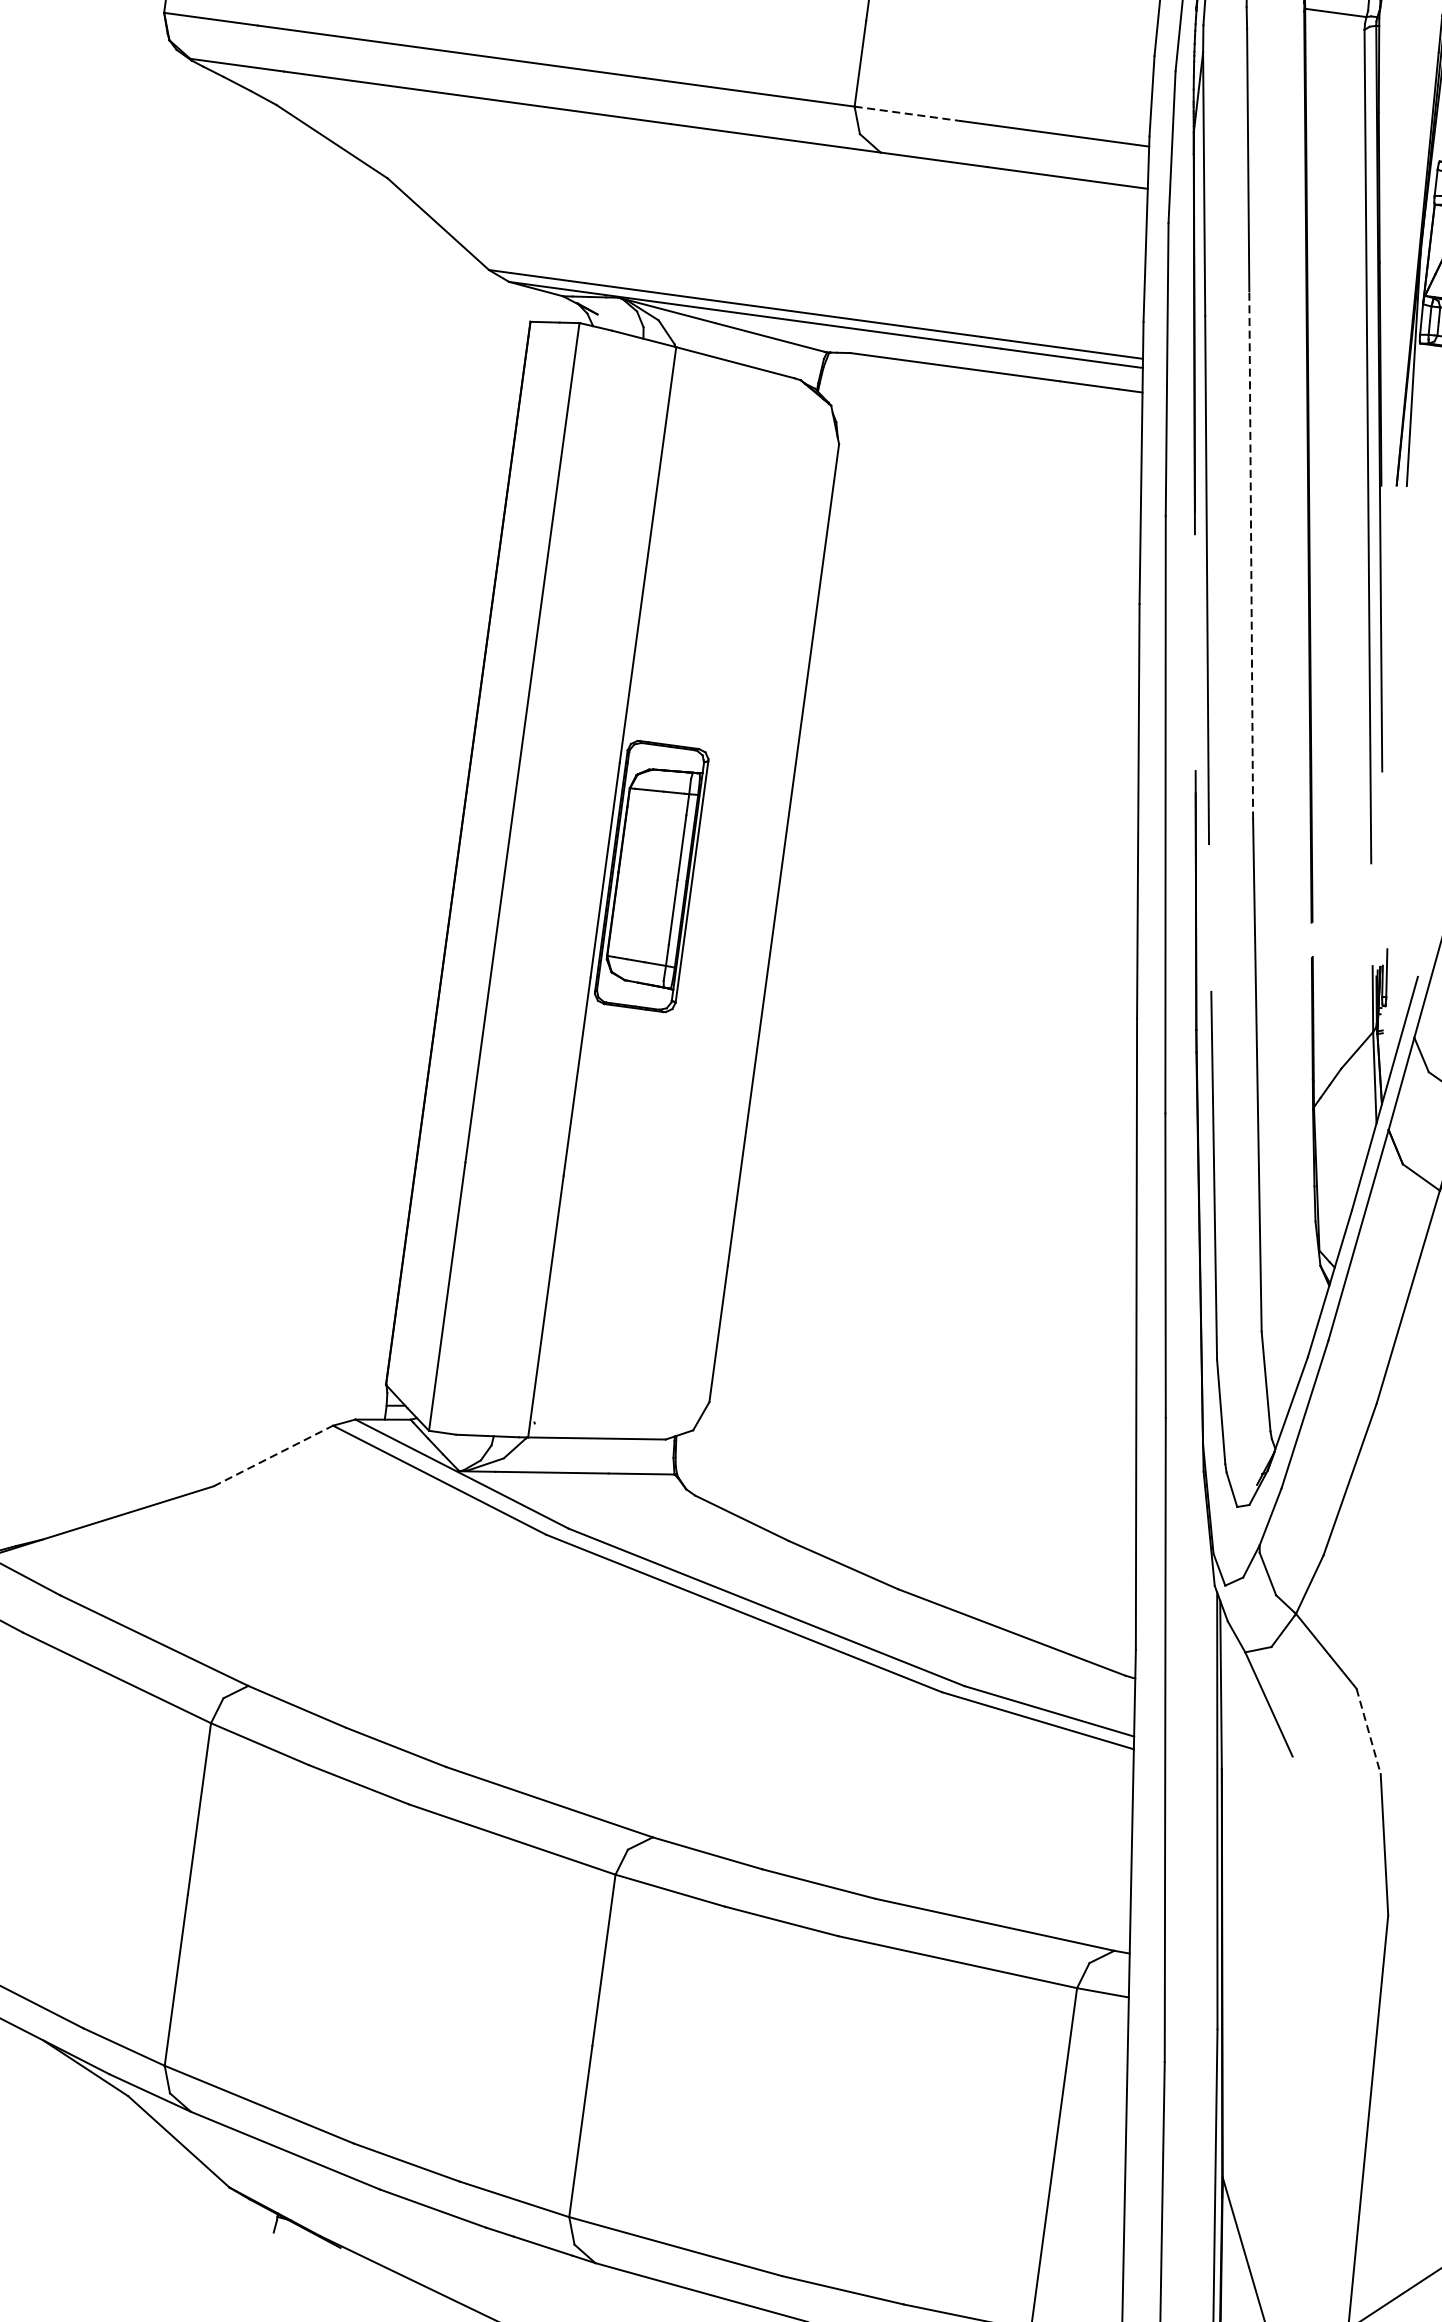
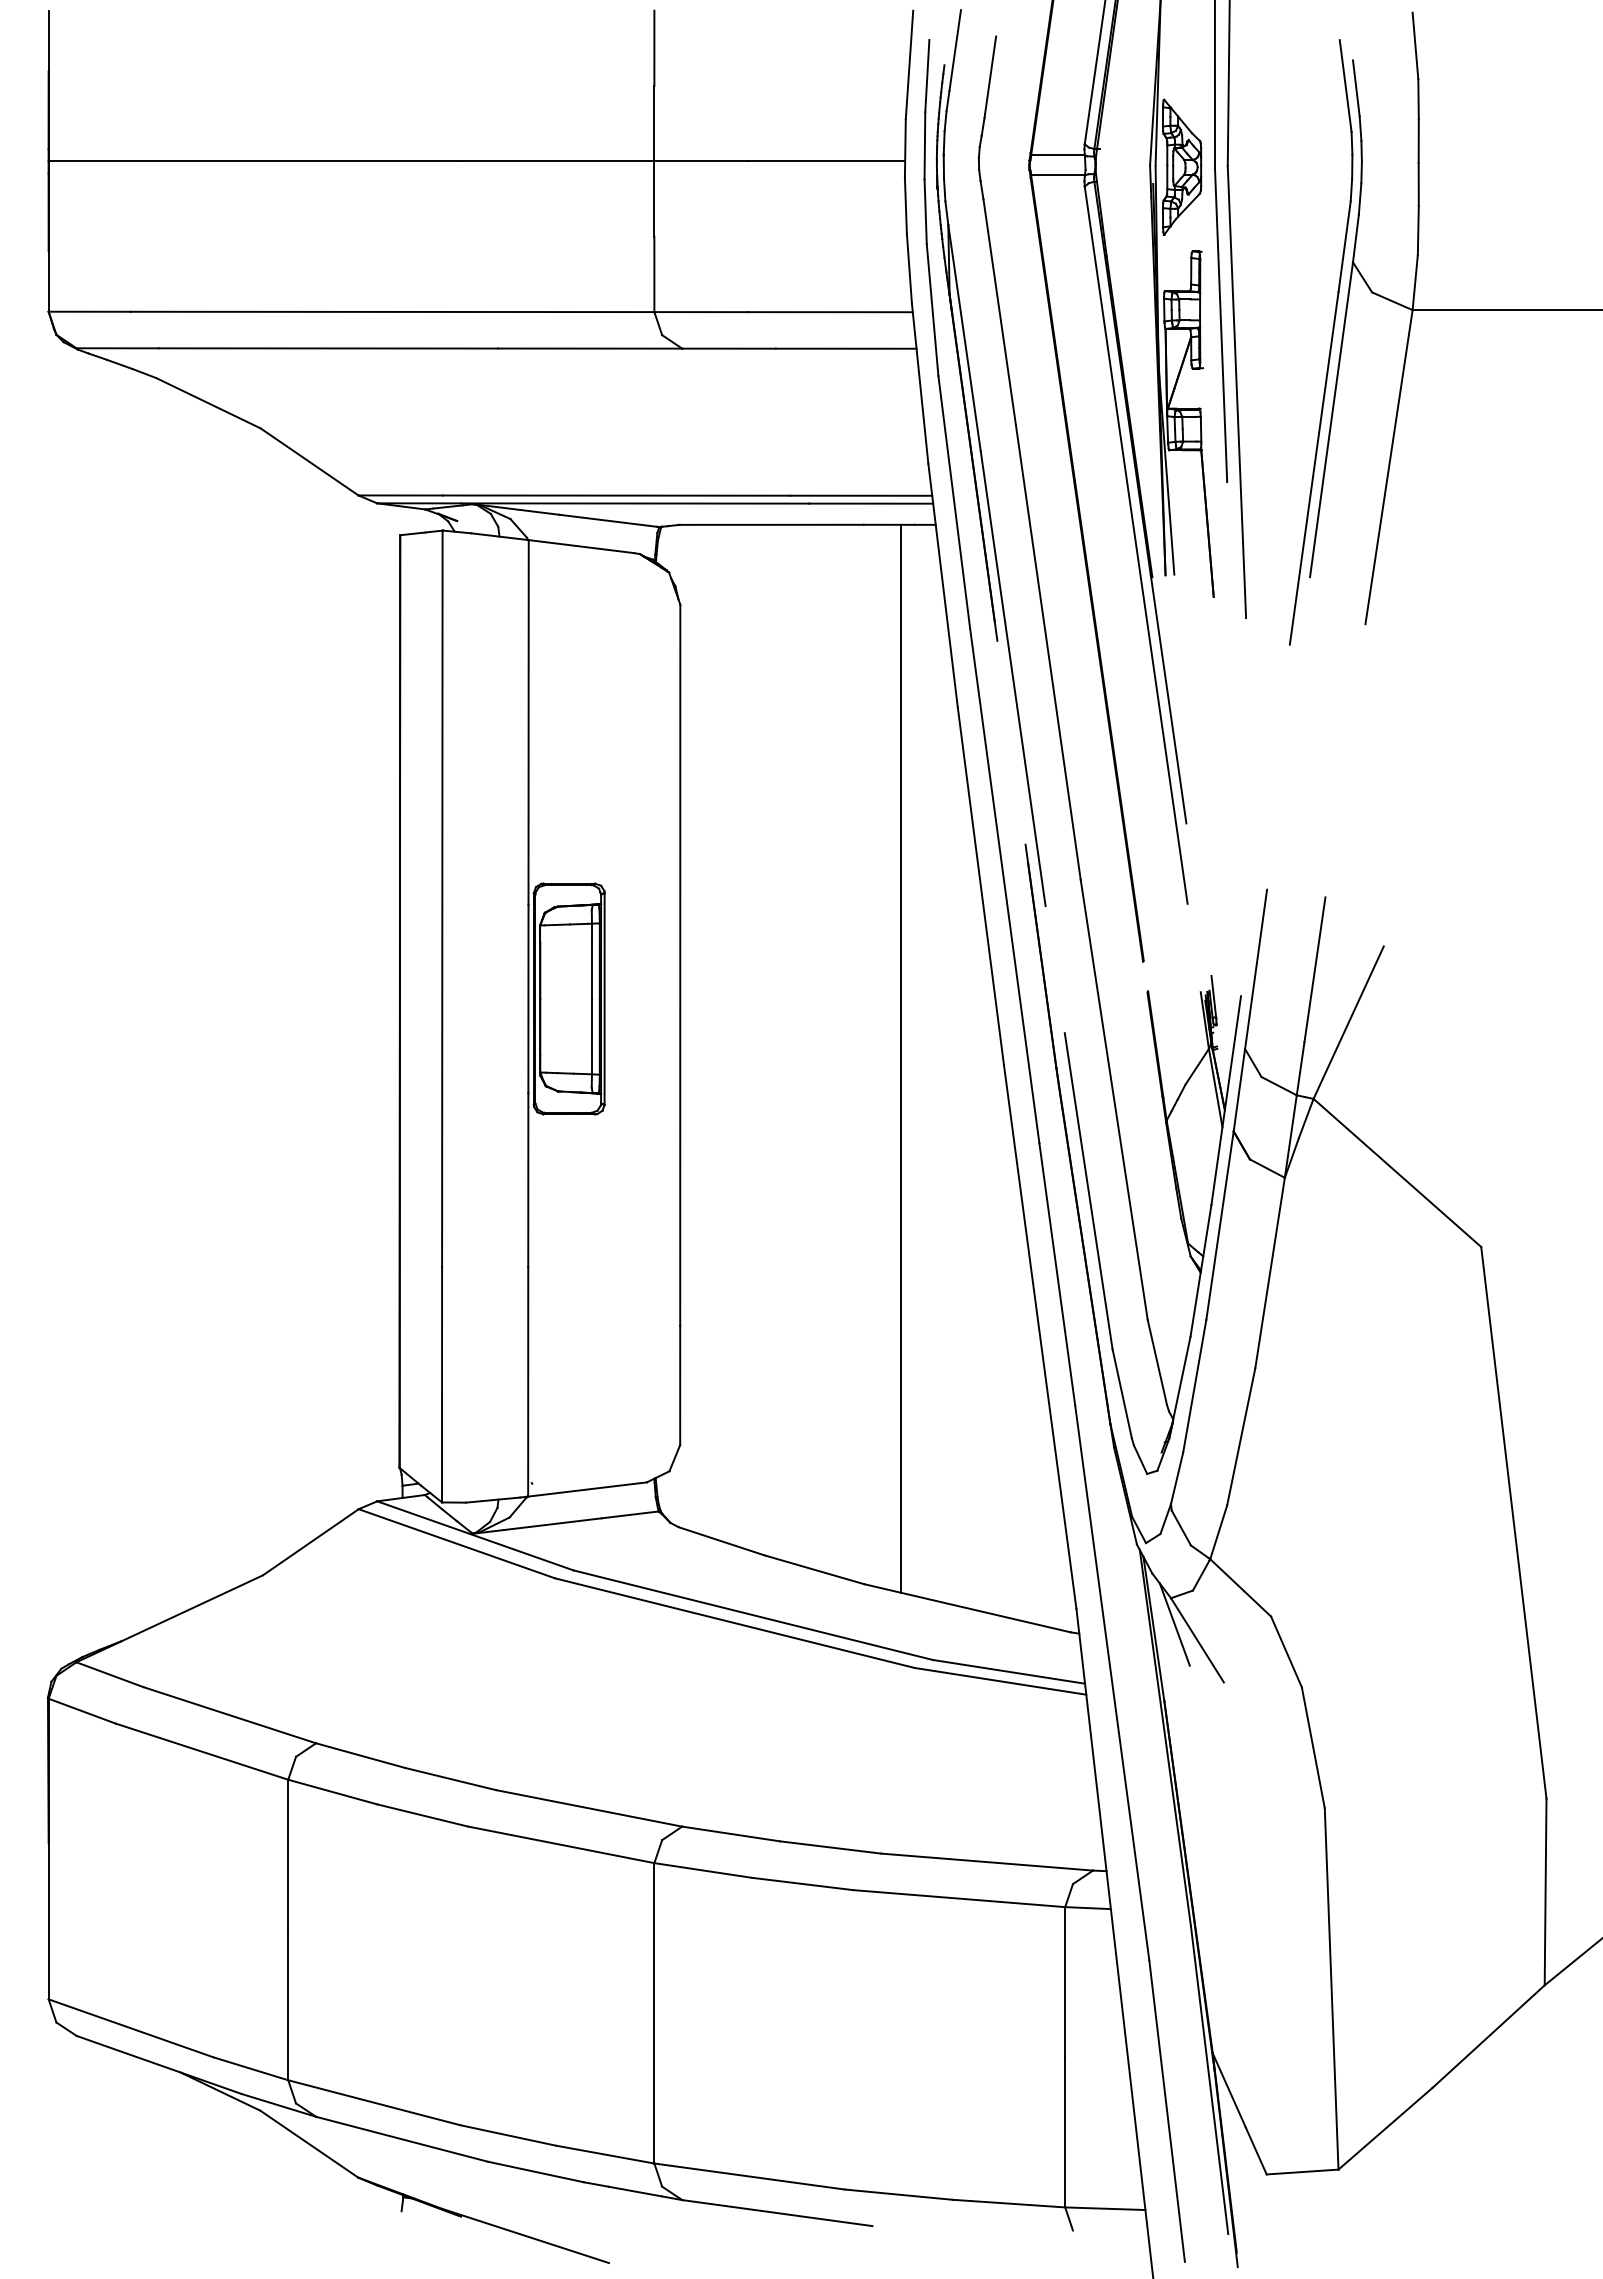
line: (908, 114) -> (701, 312), dashed -> solid
line: (1251, 555) -> (1048, 652), dashed -> solid
line: (1020, 995) -> (900, 1058), added
line: (274, 1456) -> (311, 1542), dashed -> solid
line: (1245, 1682) -> (1174, 1624), added
line: (1368, 1730) -> (1286, 1651), dashed -> solid

